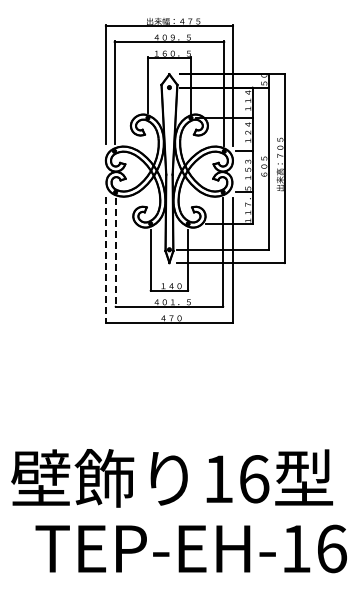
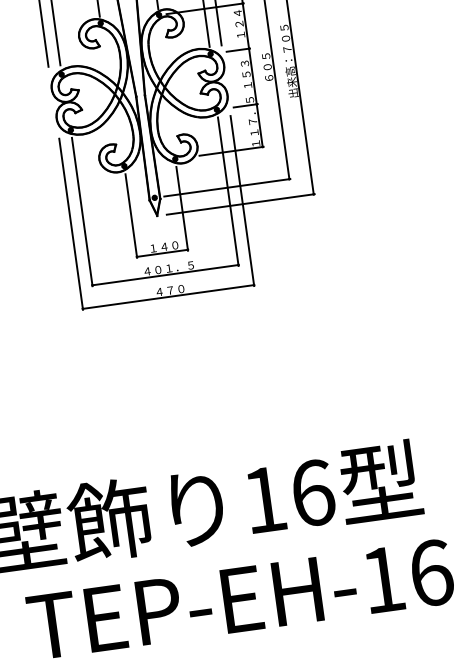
line: (115, 252) -> (82, 211), dashed -> solid
line: (106, 260) -> (71, 224), dashed -> solid

